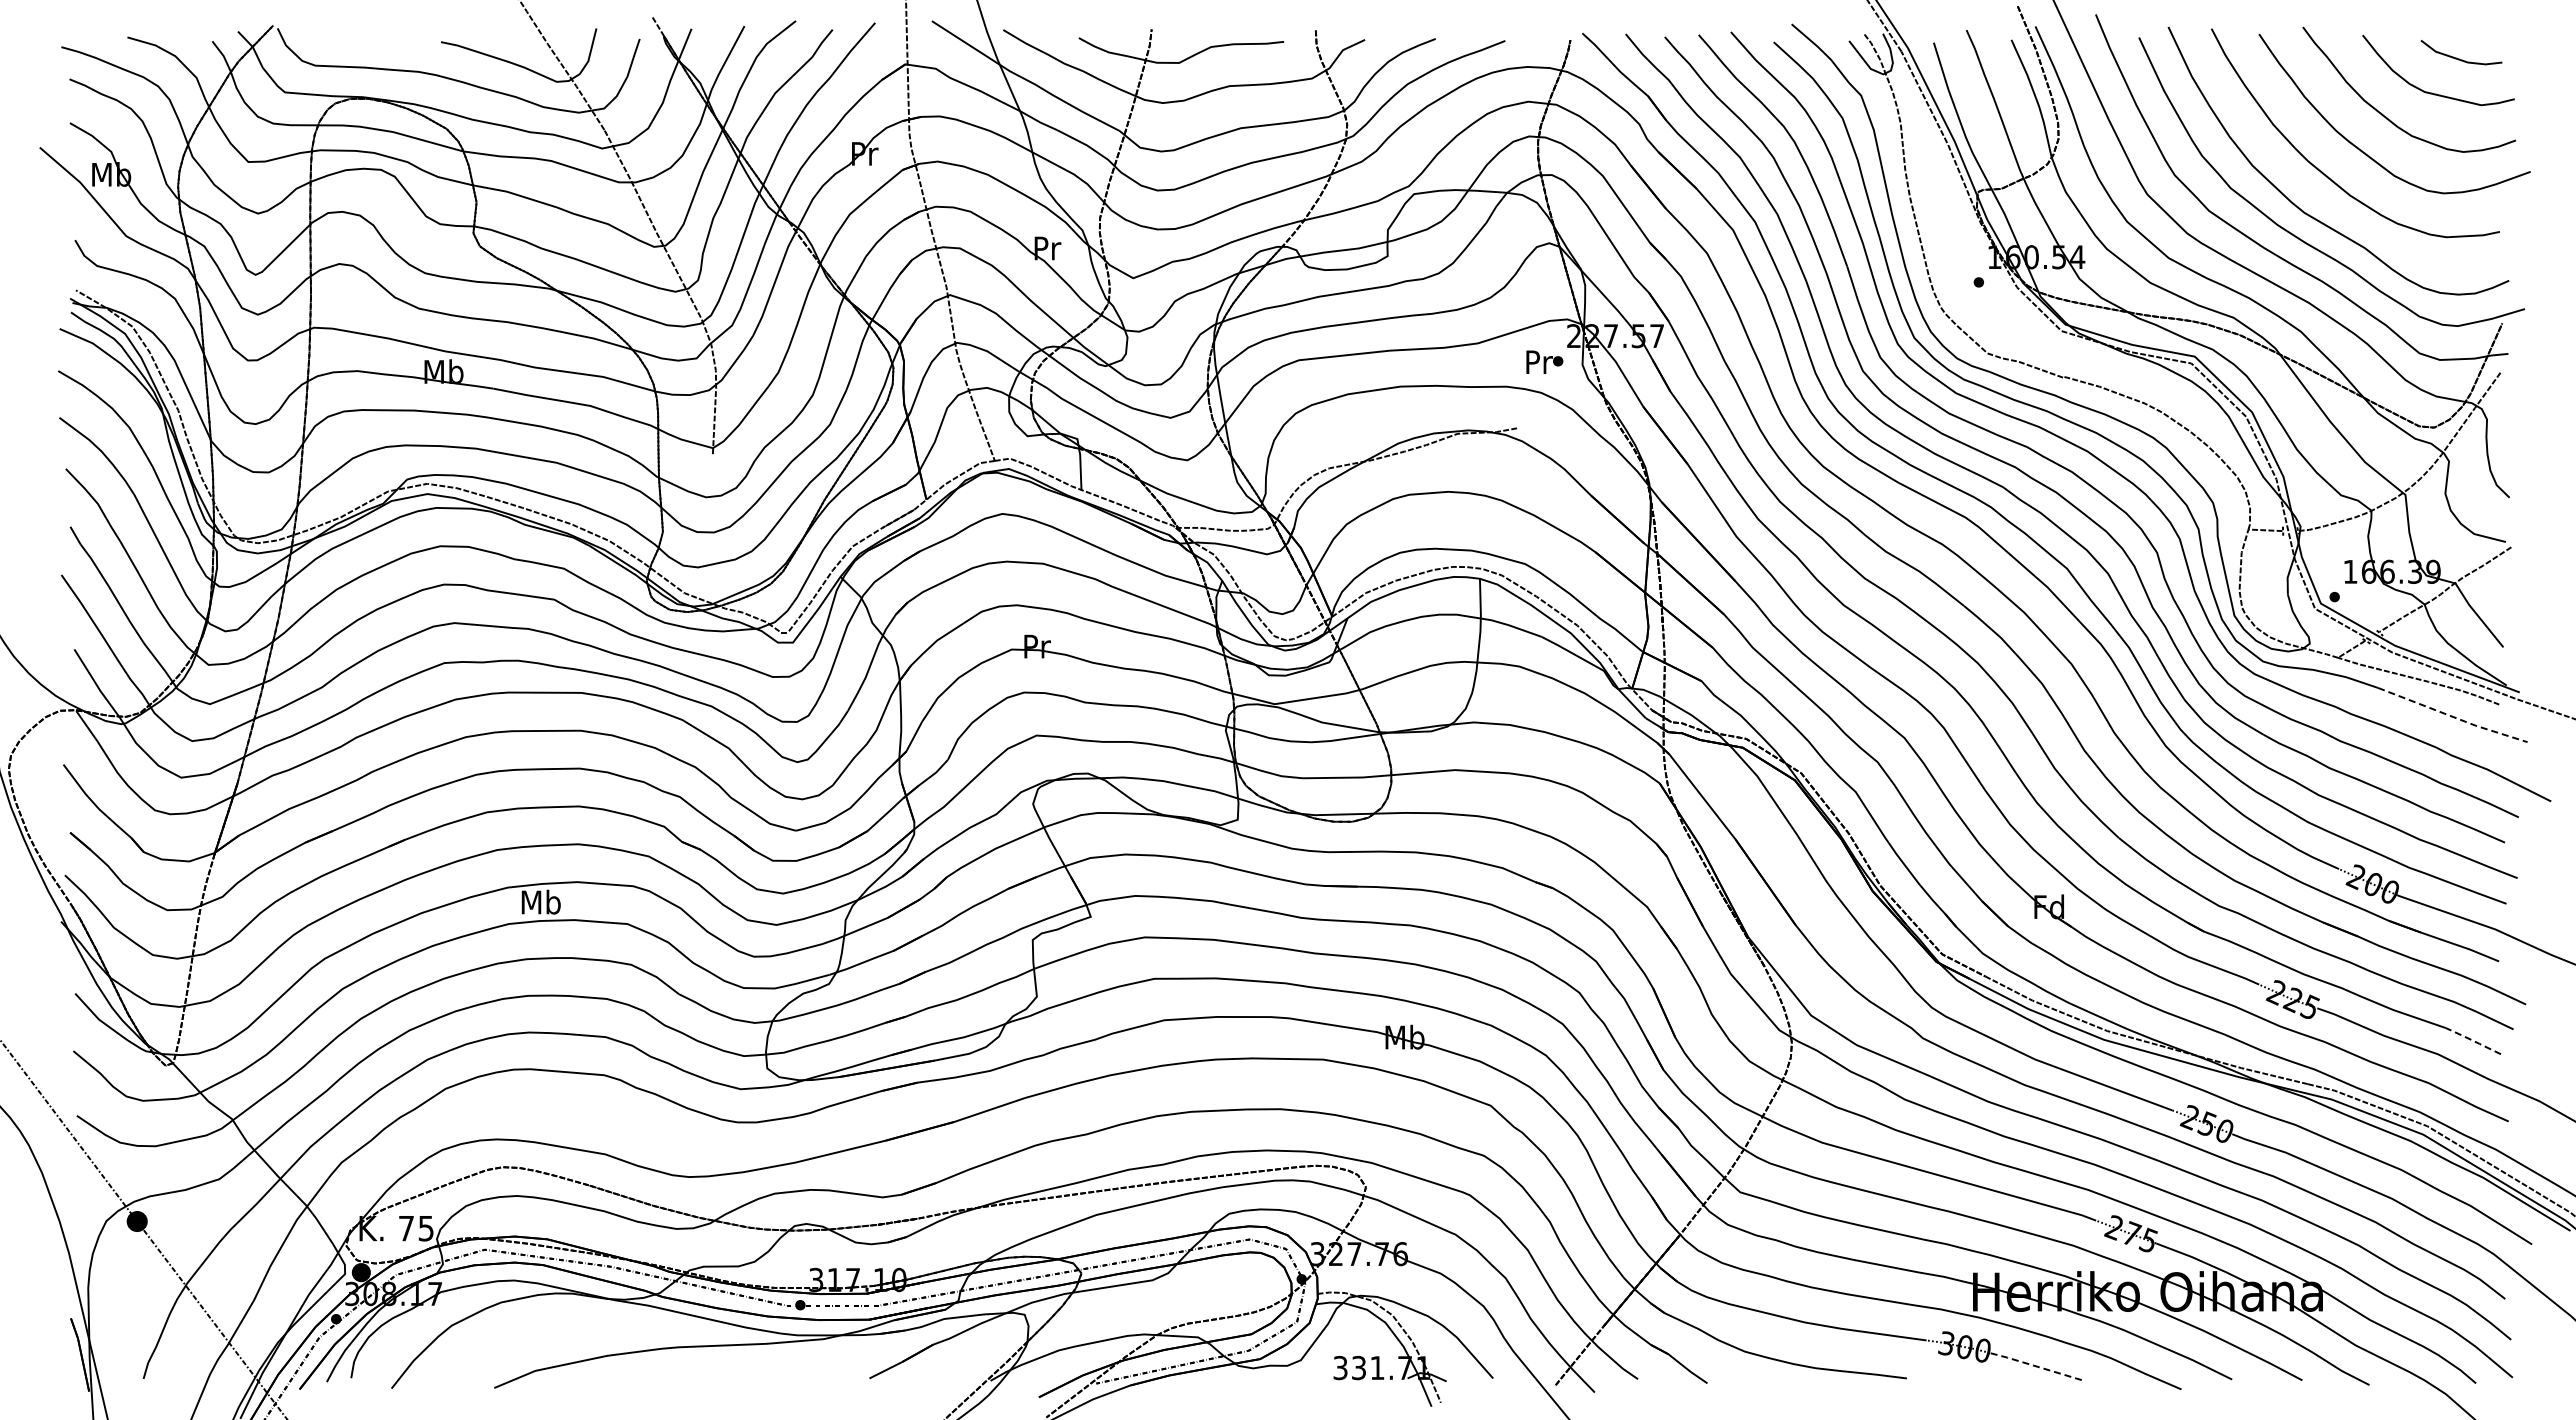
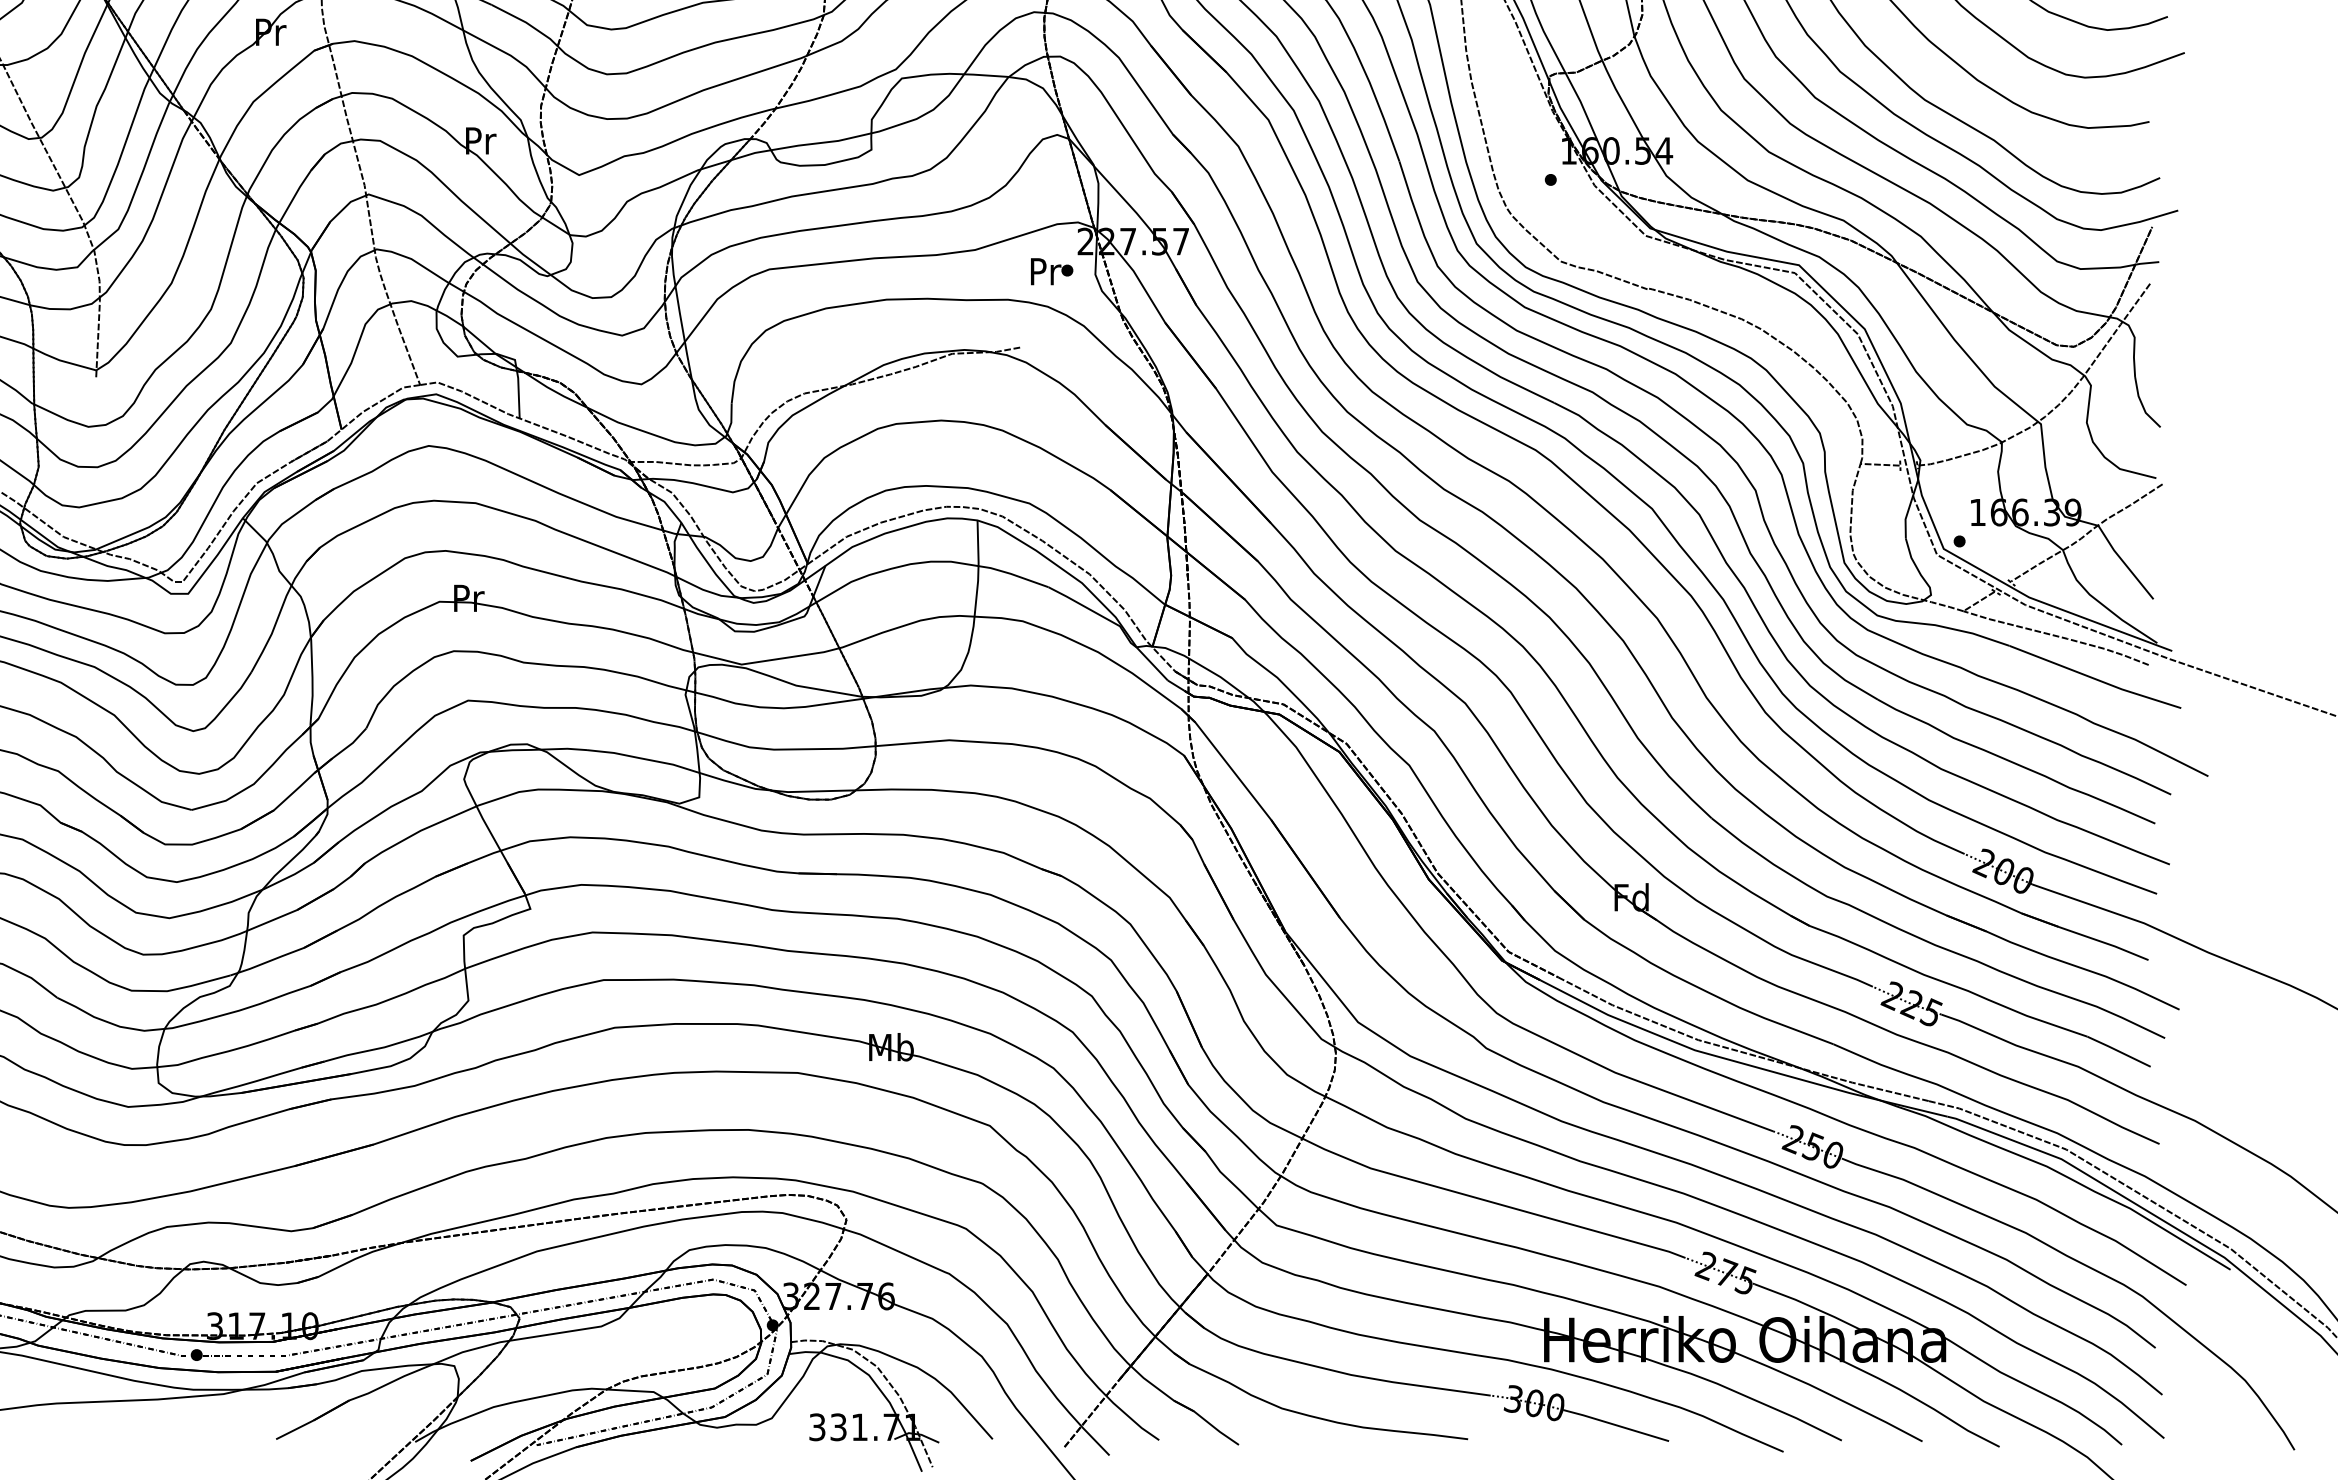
line: (2453, 717) -> (2096, 679), dashed -> solid
line: (2473, 1040) -> (2119, 1050), dashed -> solid
line: (2034, 1365) -> (1614, 1424), dashed -> solid

